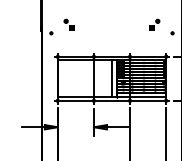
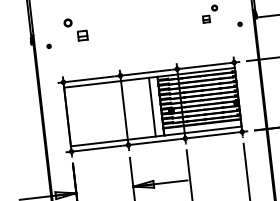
part: (68, 24) -> (74, 29), size x1.4

